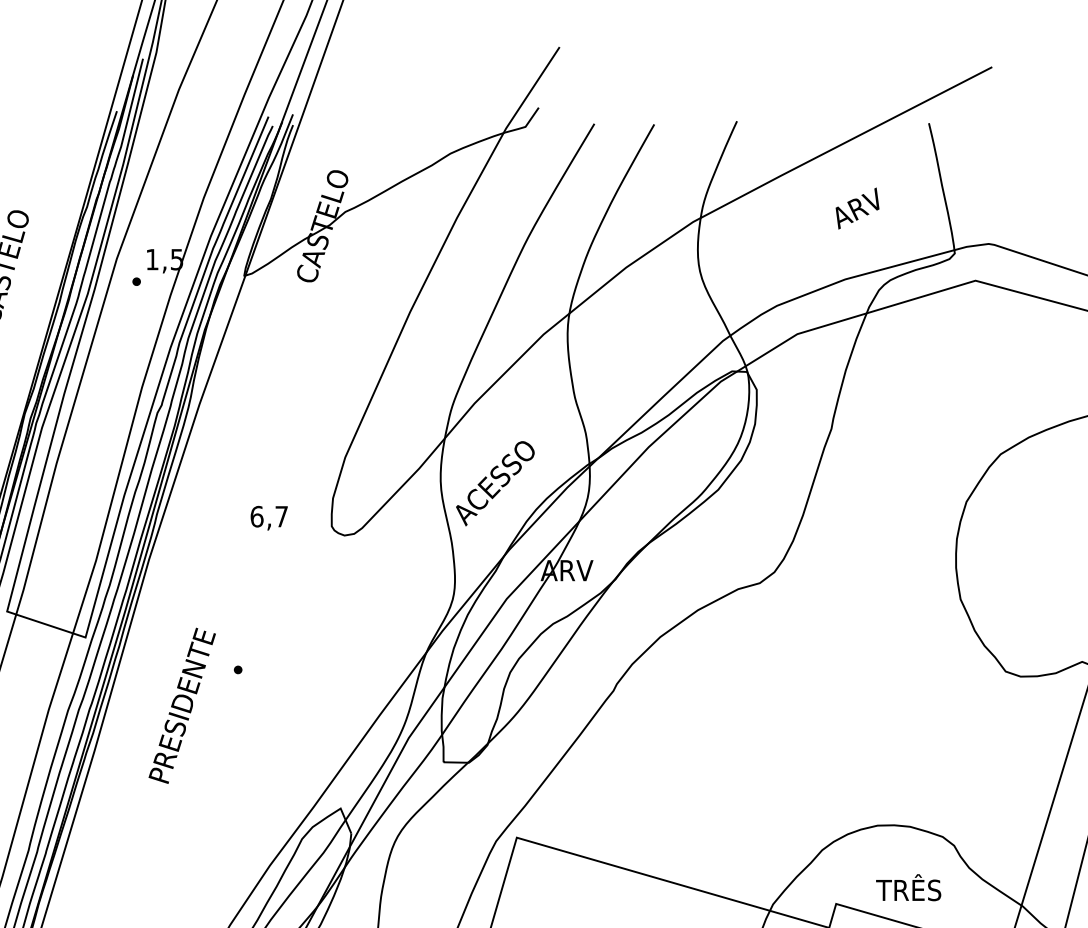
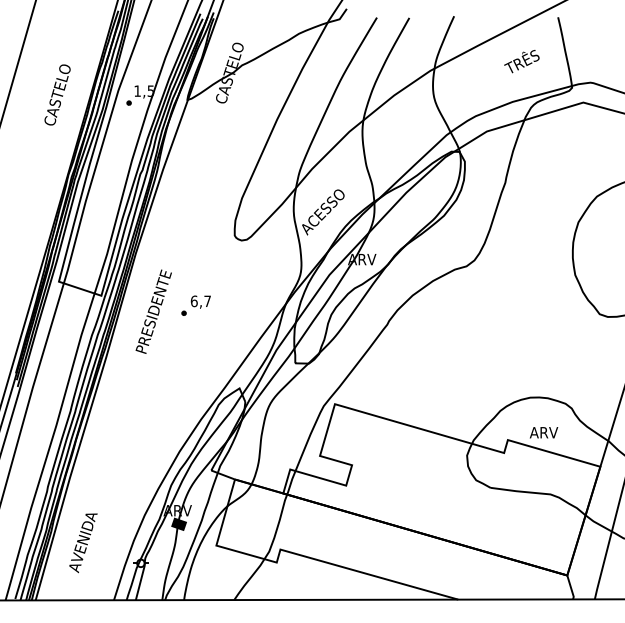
text: (861, 204) -> (521, 61), ARV -> TRÊS
text: (268, 516) -> (200, 301), moved
text: (181, 705) -> (153, 311), moved
text: (907, 888) -> (546, 431), TRÊS -> ARV

